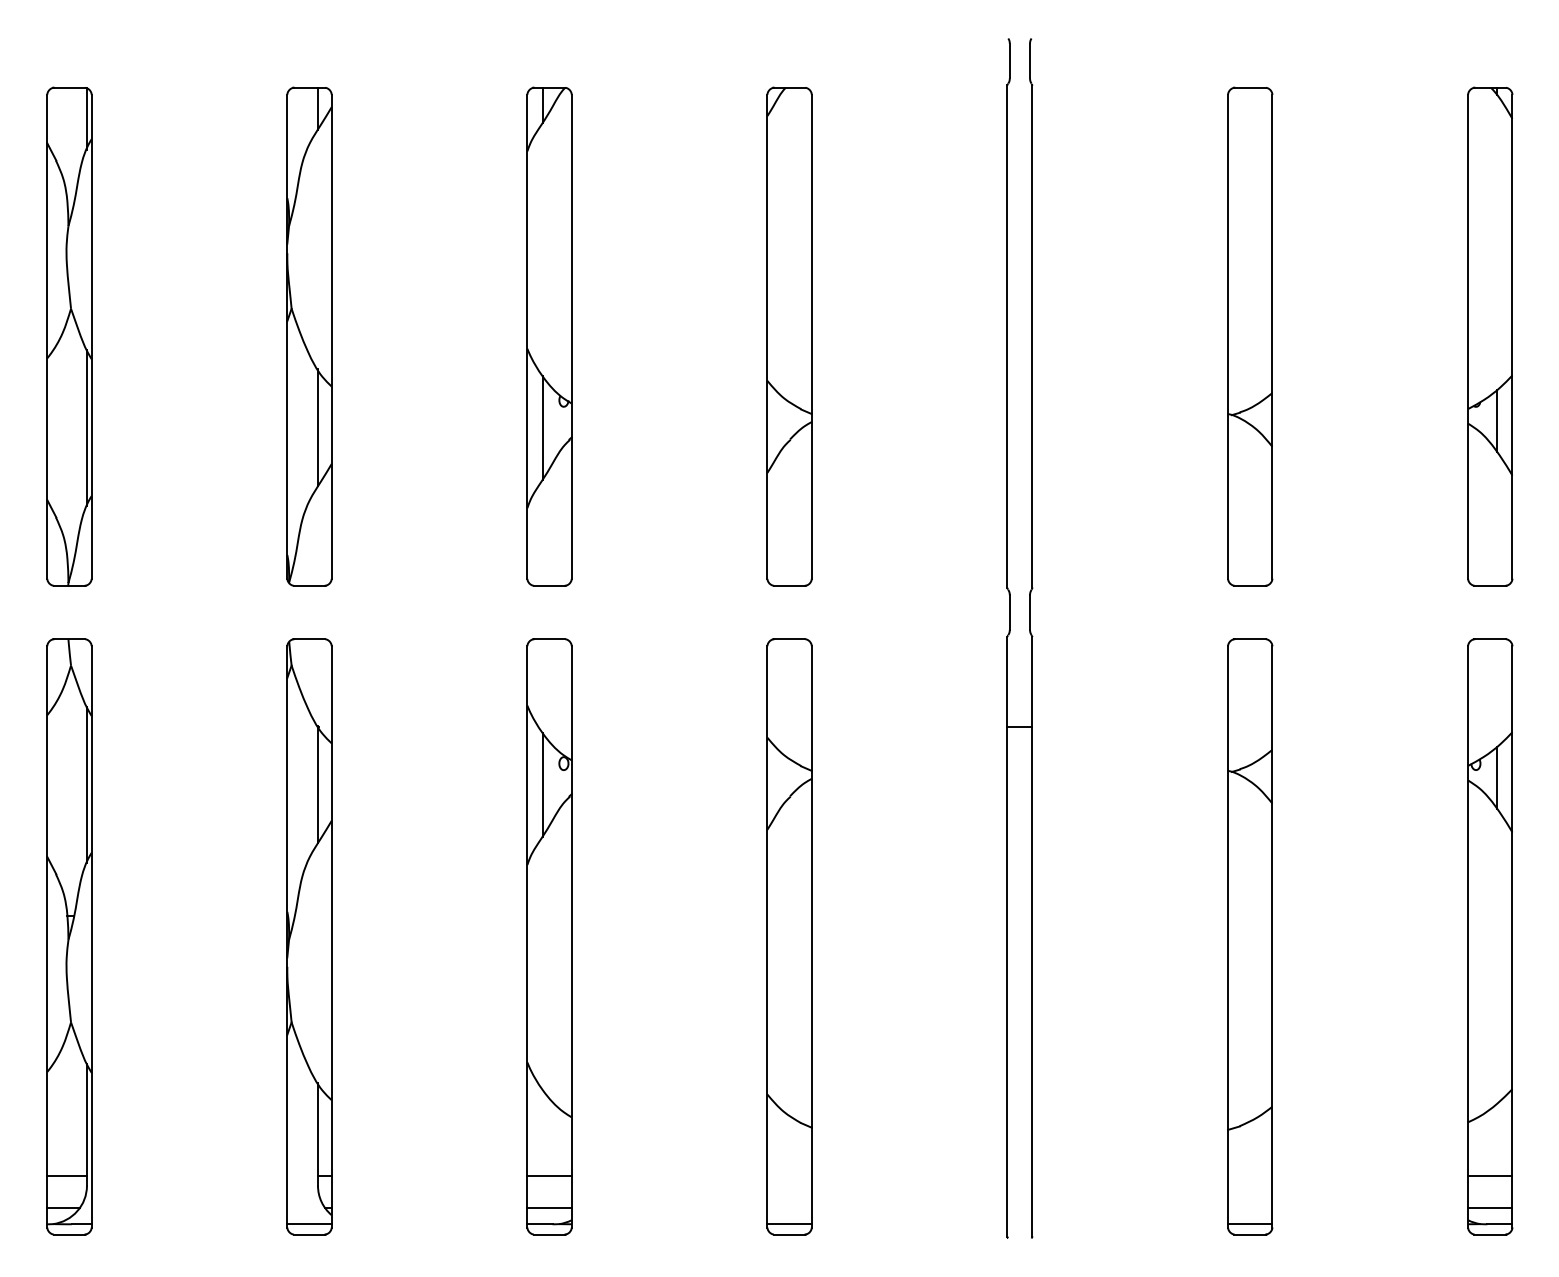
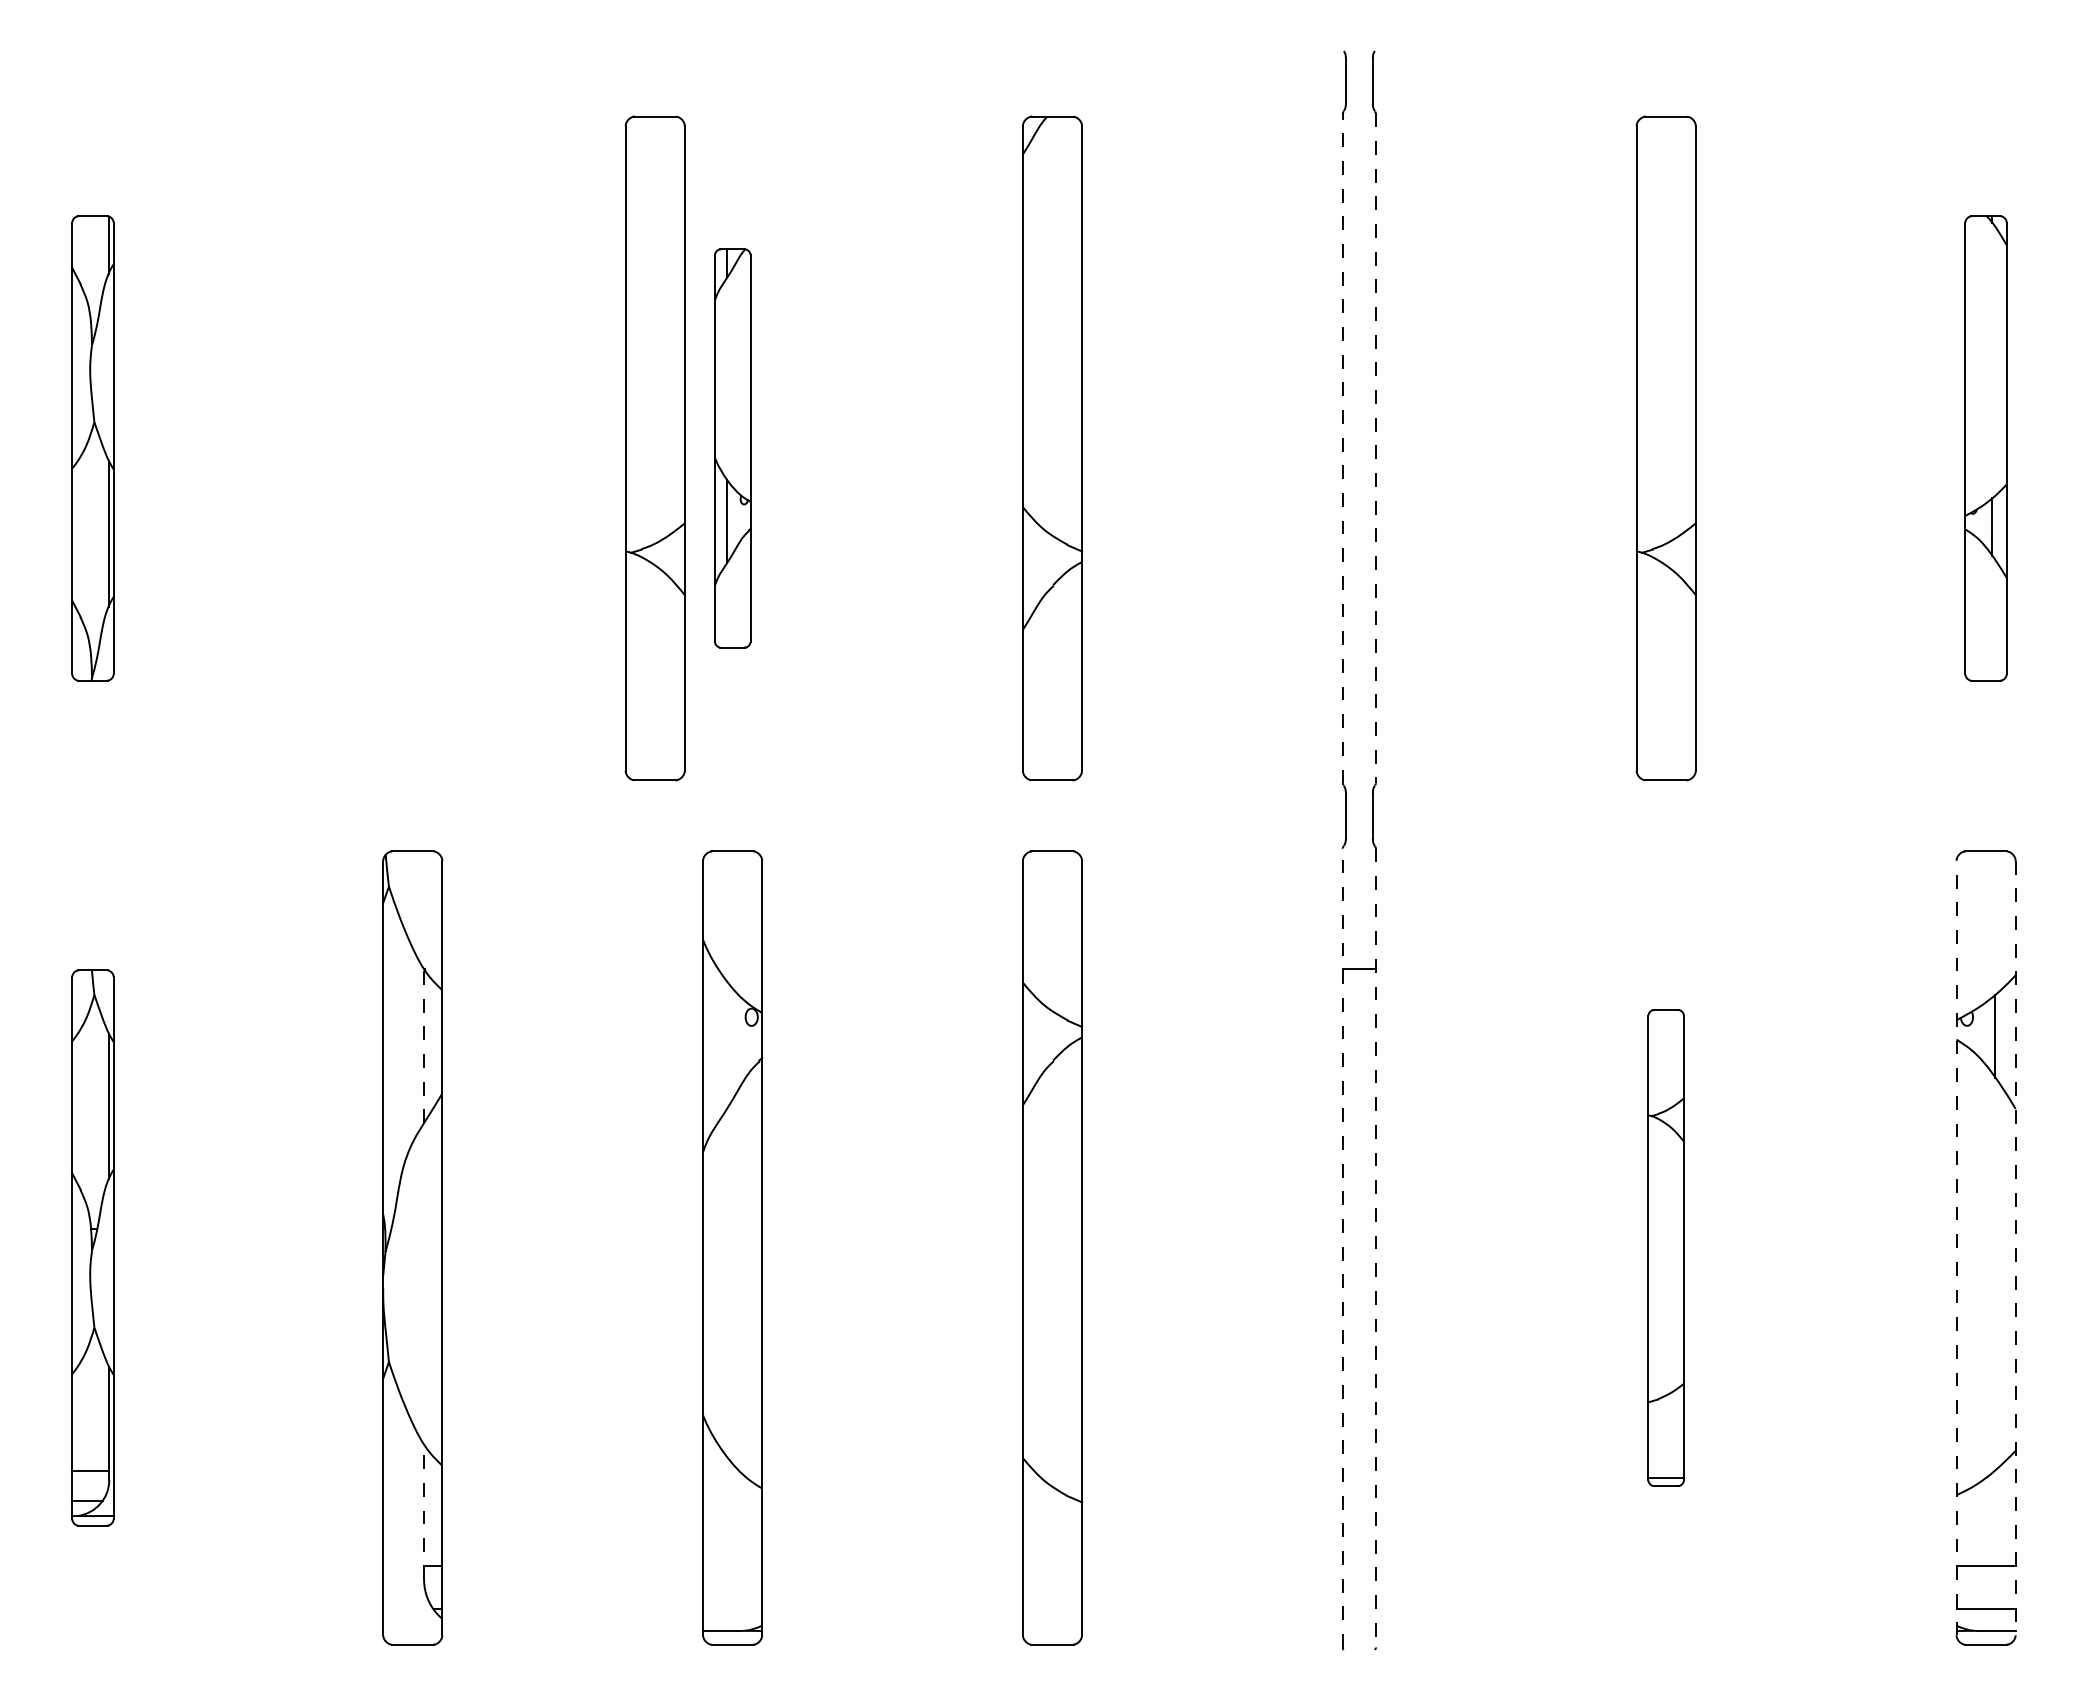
part: (69, 336) -> (92, 448), size x0.7
part: (309, 336) -> (412, 448), removed
part: (490, 336) -> (654, 448), added
part: (549, 336) -> (732, 448), size x0.6
line: (1007, 336) -> (1342, 448), solid -> dashed
line: (1032, 336) -> (1375, 448), solid -> dashed
part: (1489, 336) -> (1985, 448), size x0.7
line: (318, 784) -> (424, 1044), solid -> dashed
line: (542, 784) -> (723, 1045), removed
part: (69, 936) -> (92, 1247), size x0.7
part: (1249, 936) -> (1665, 1247), size x0.6
line: (1468, 936) -> (1956, 1247), solid -> dashed
line: (1007, 937) -> (1342, 1248), solid -> dashed
line: (1032, 937) -> (1375, 1248), solid -> dashed
line: (1512, 937) -> (2015, 1248), solid -> dashed
line: (318, 1134) -> (424, 1511), solid -> dashed
line: (549, 1175) -> (732, 1566), removed
line: (549, 1208) -> (732, 1609), removed
line: (309, 1224) -> (412, 1631), removed
line: (789, 1224) -> (1052, 1631), removed

